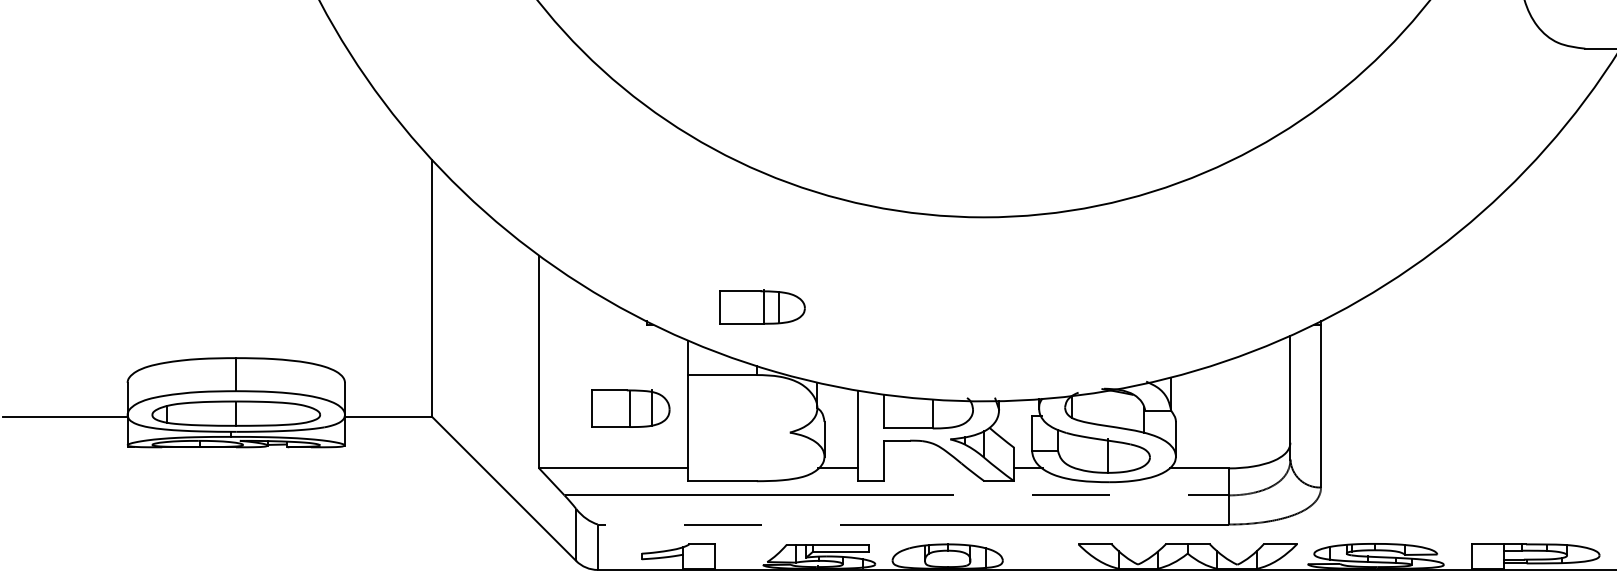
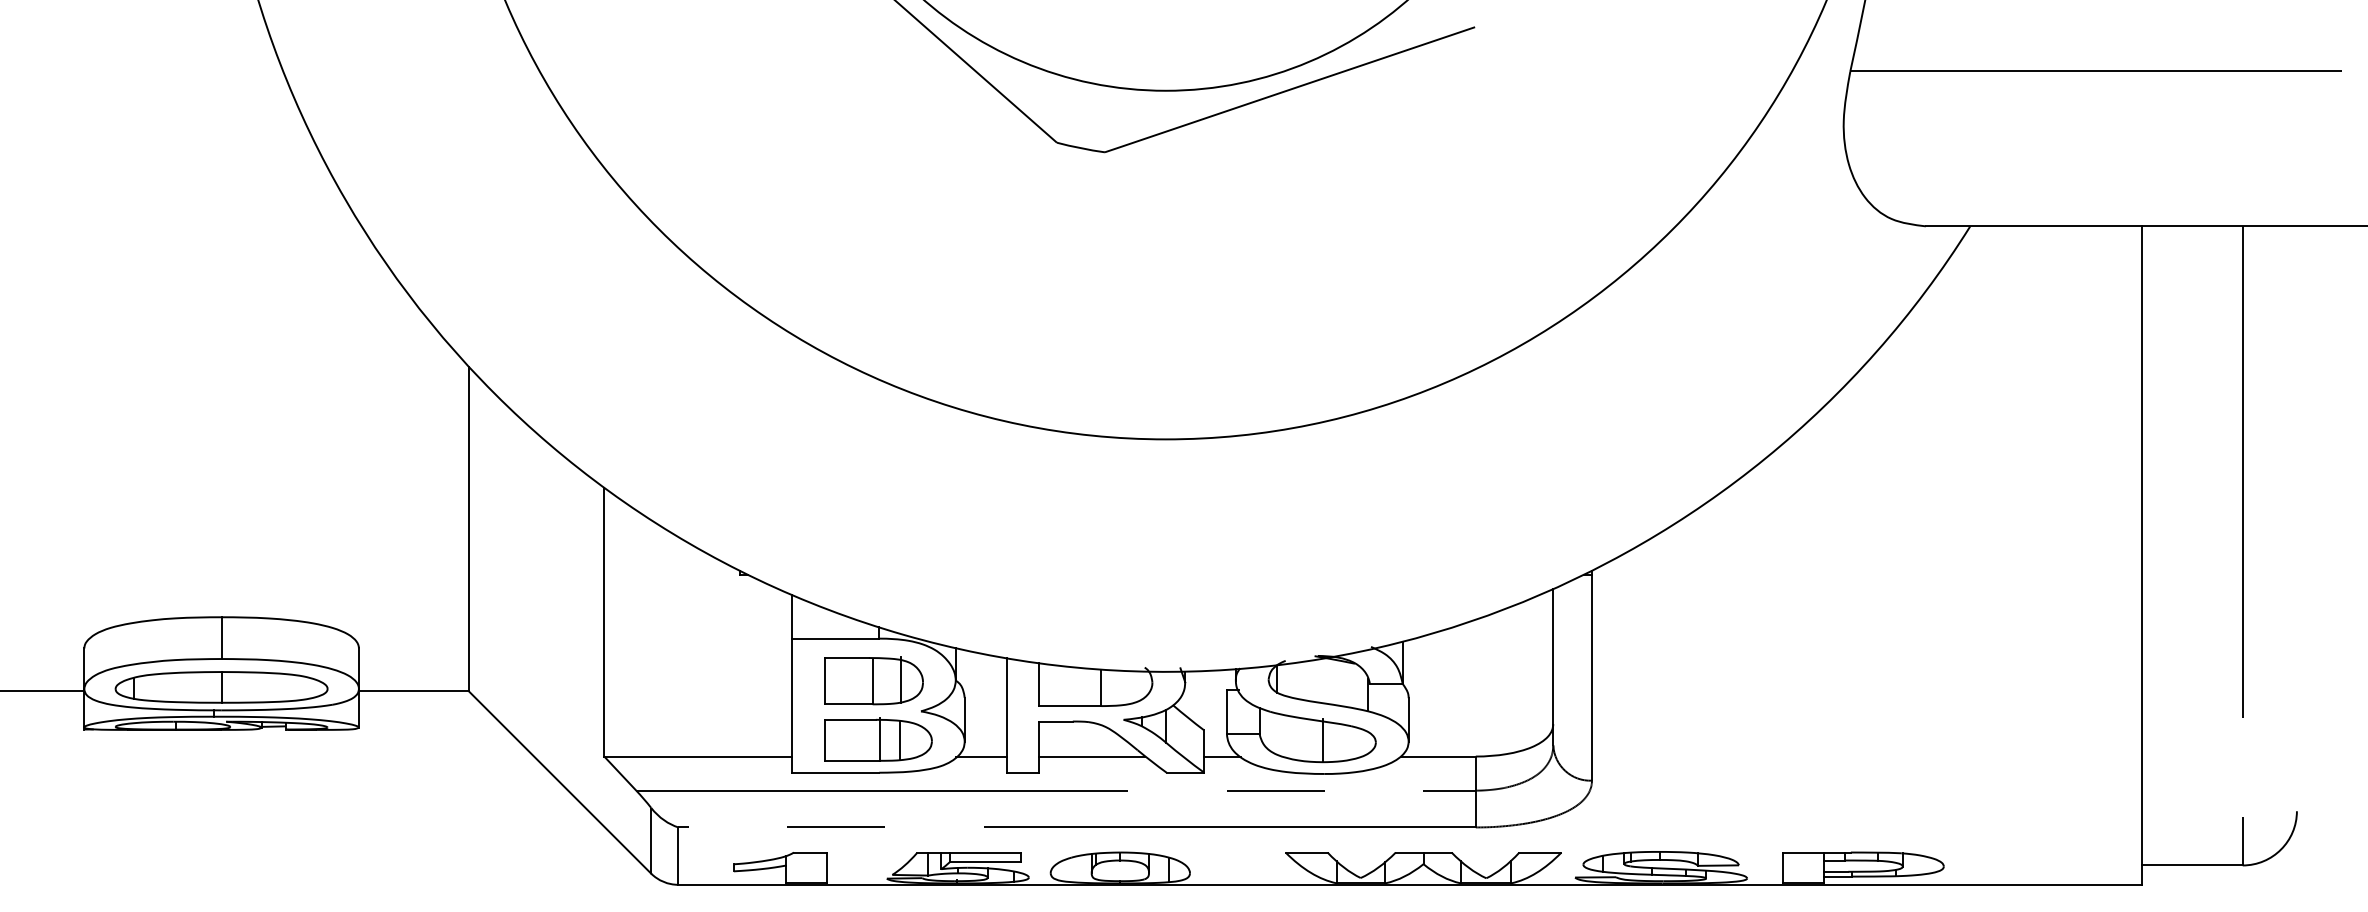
part: (762, 306) -> (878, 739), moved
part: (630, 408) -> (873, 680), moved
line: (925, 468) -> (1092, 756), added

